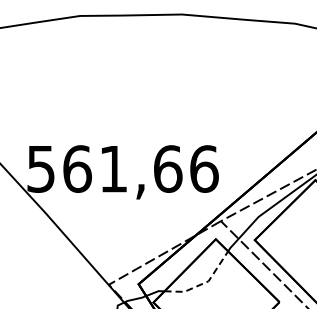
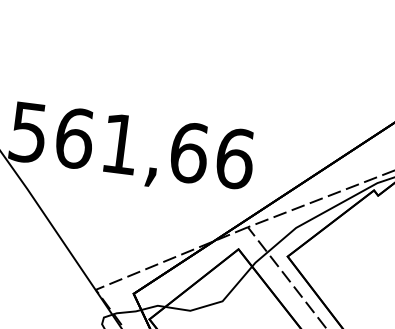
line: (204, 283) -> (217, 303), dashed -> solid

